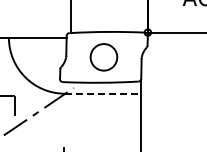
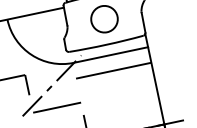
line: (102, 93) -> (110, 54), dashed -> solid
line: (101, 109) -> (112, 70), added
line: (38, 134) -> (56, 108), added

